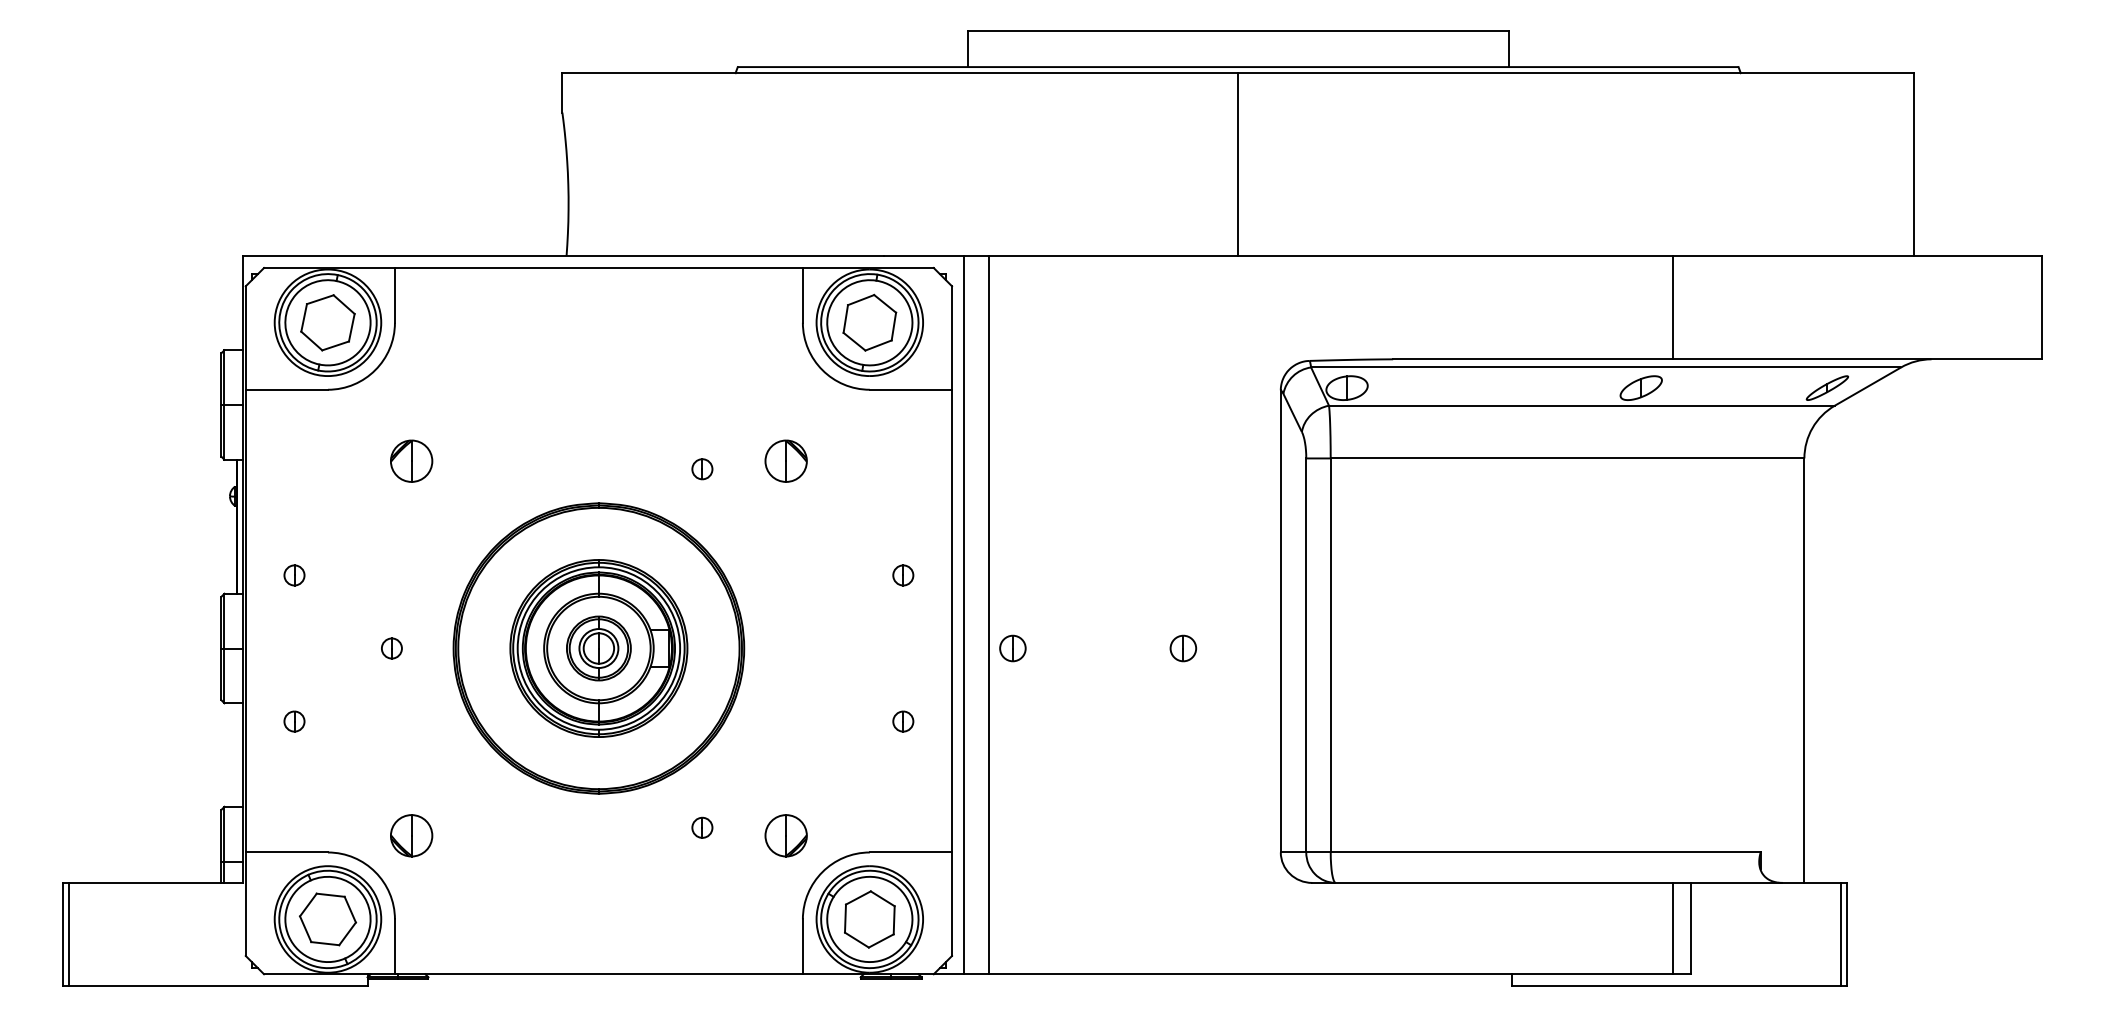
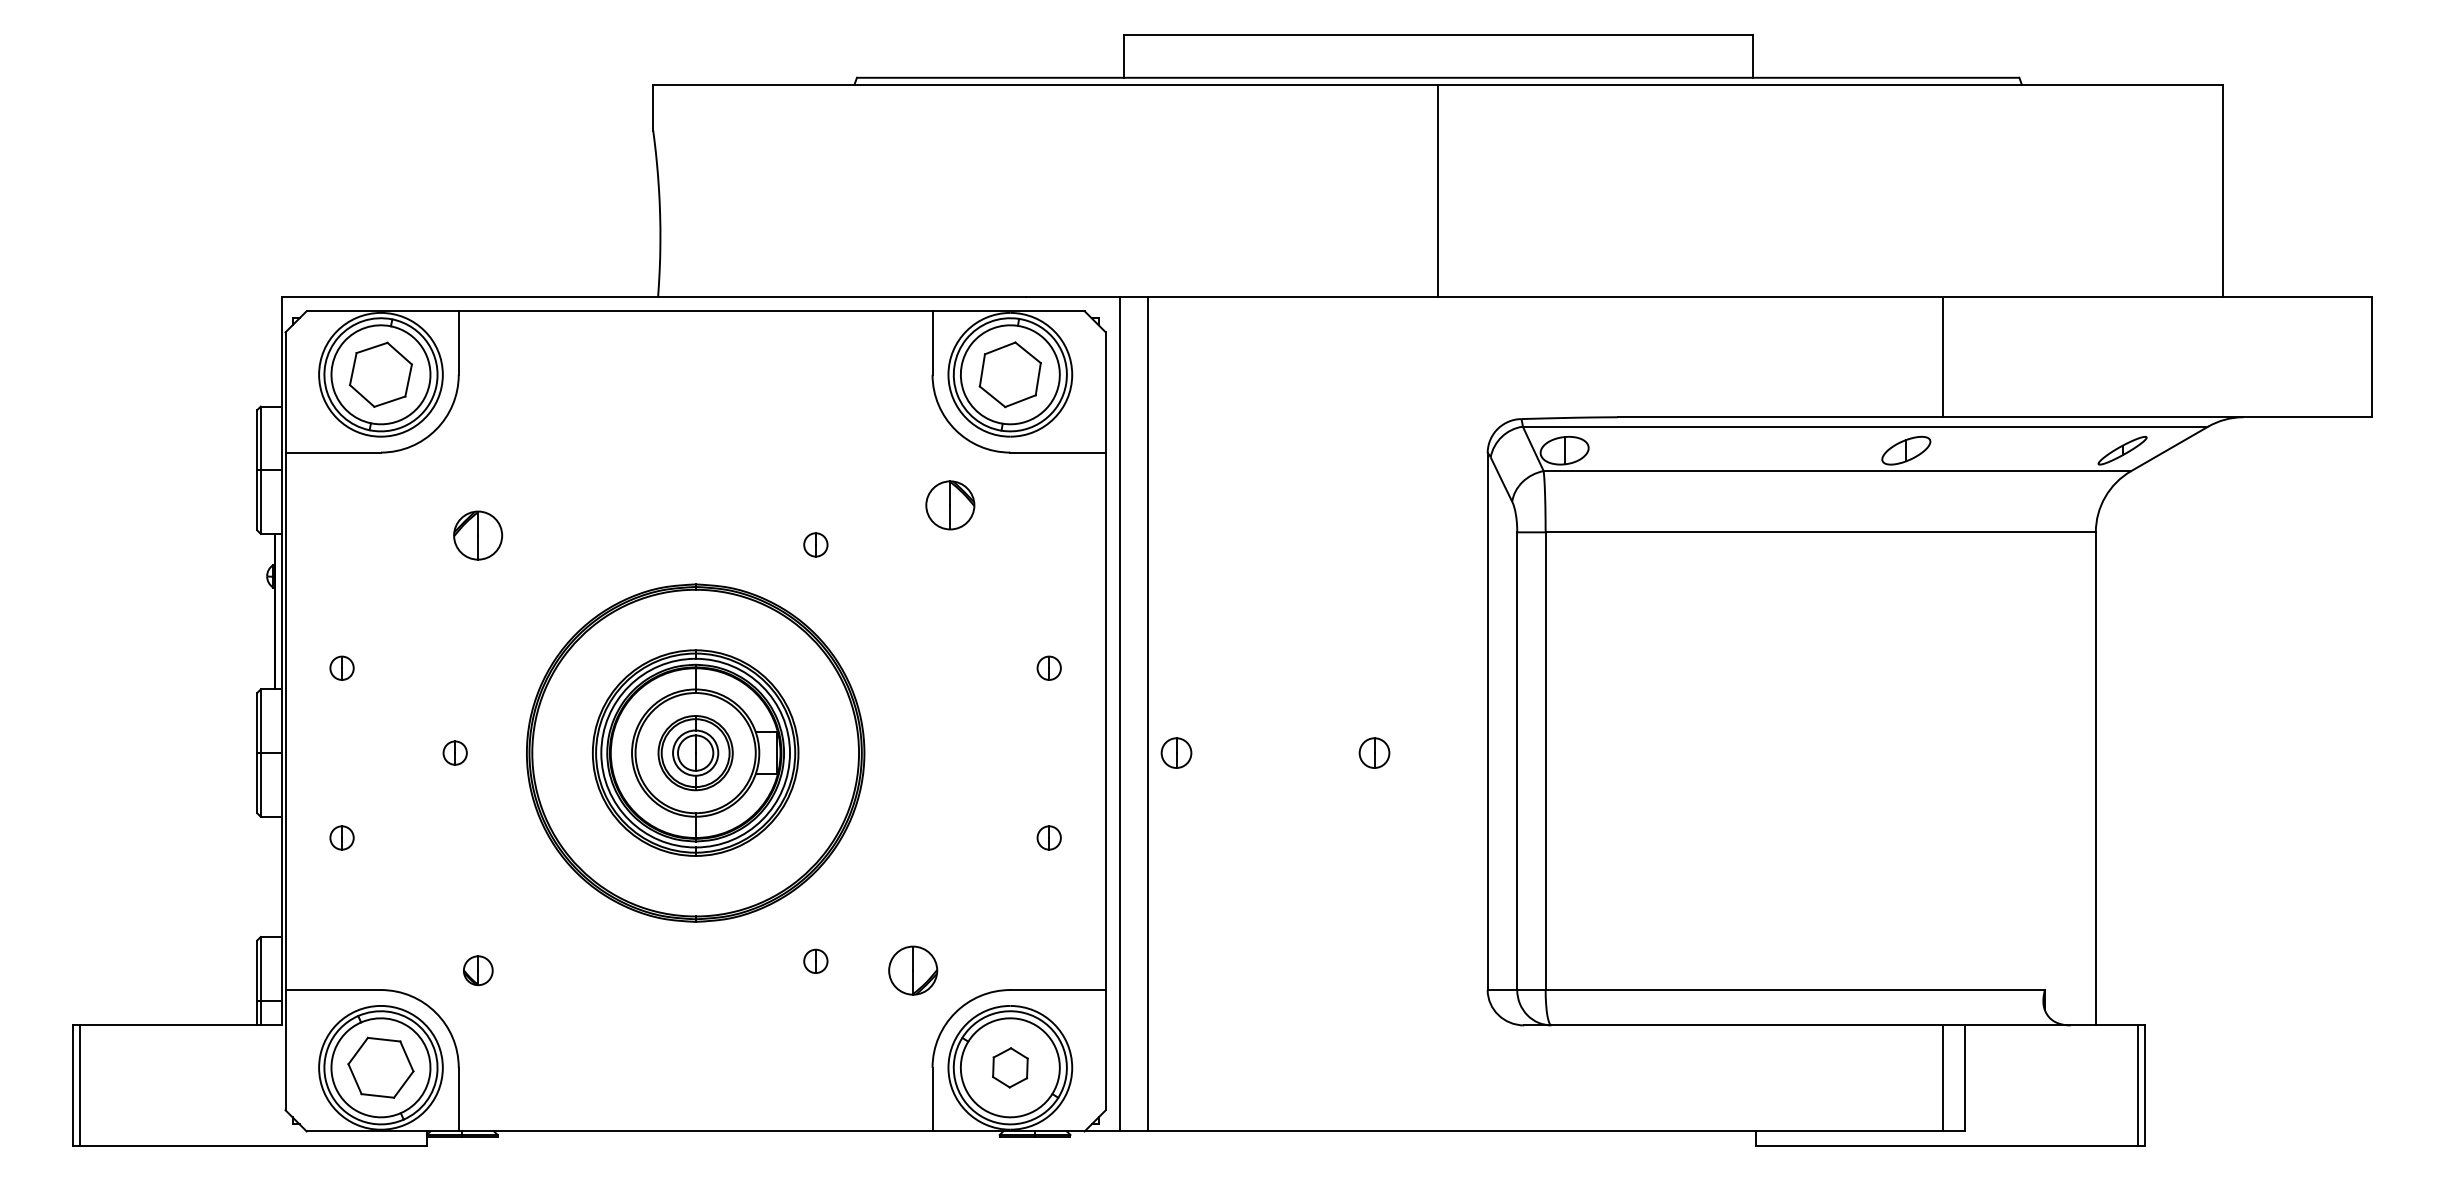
part: (785, 460) -> (949, 504), moved
part: (411, 835) -> (477, 970), size x0.6
part: (869, 919) -> (1009, 1067), size x0.6

